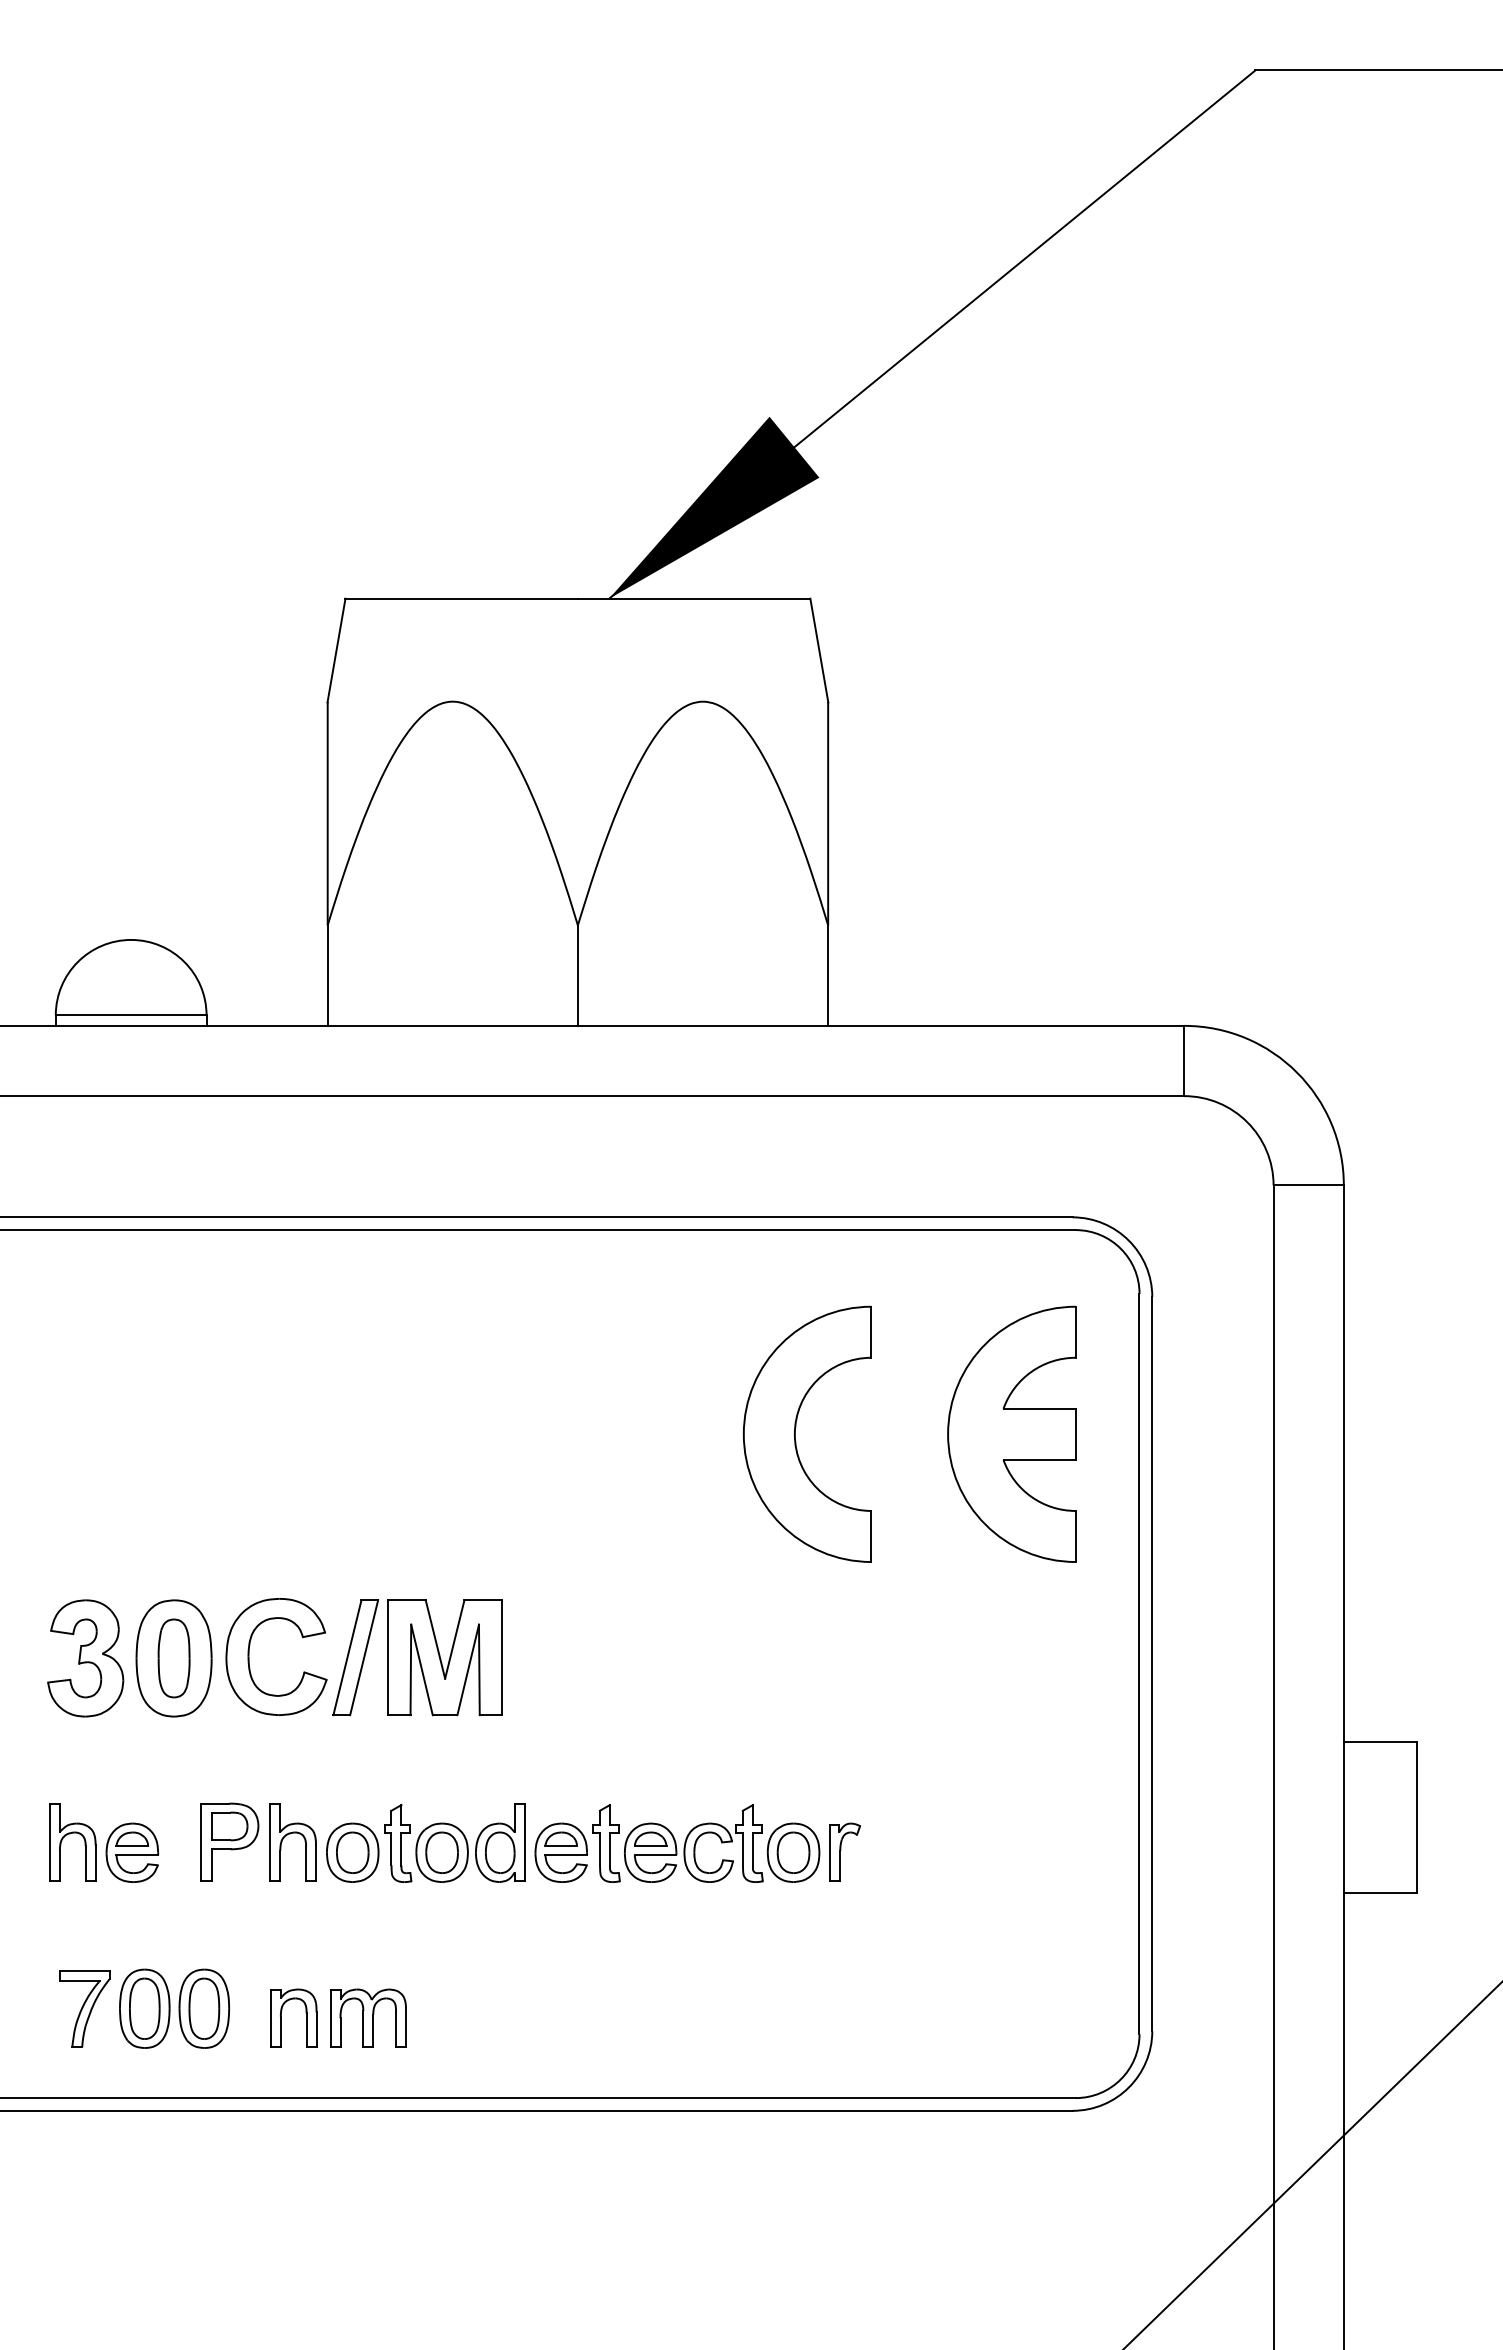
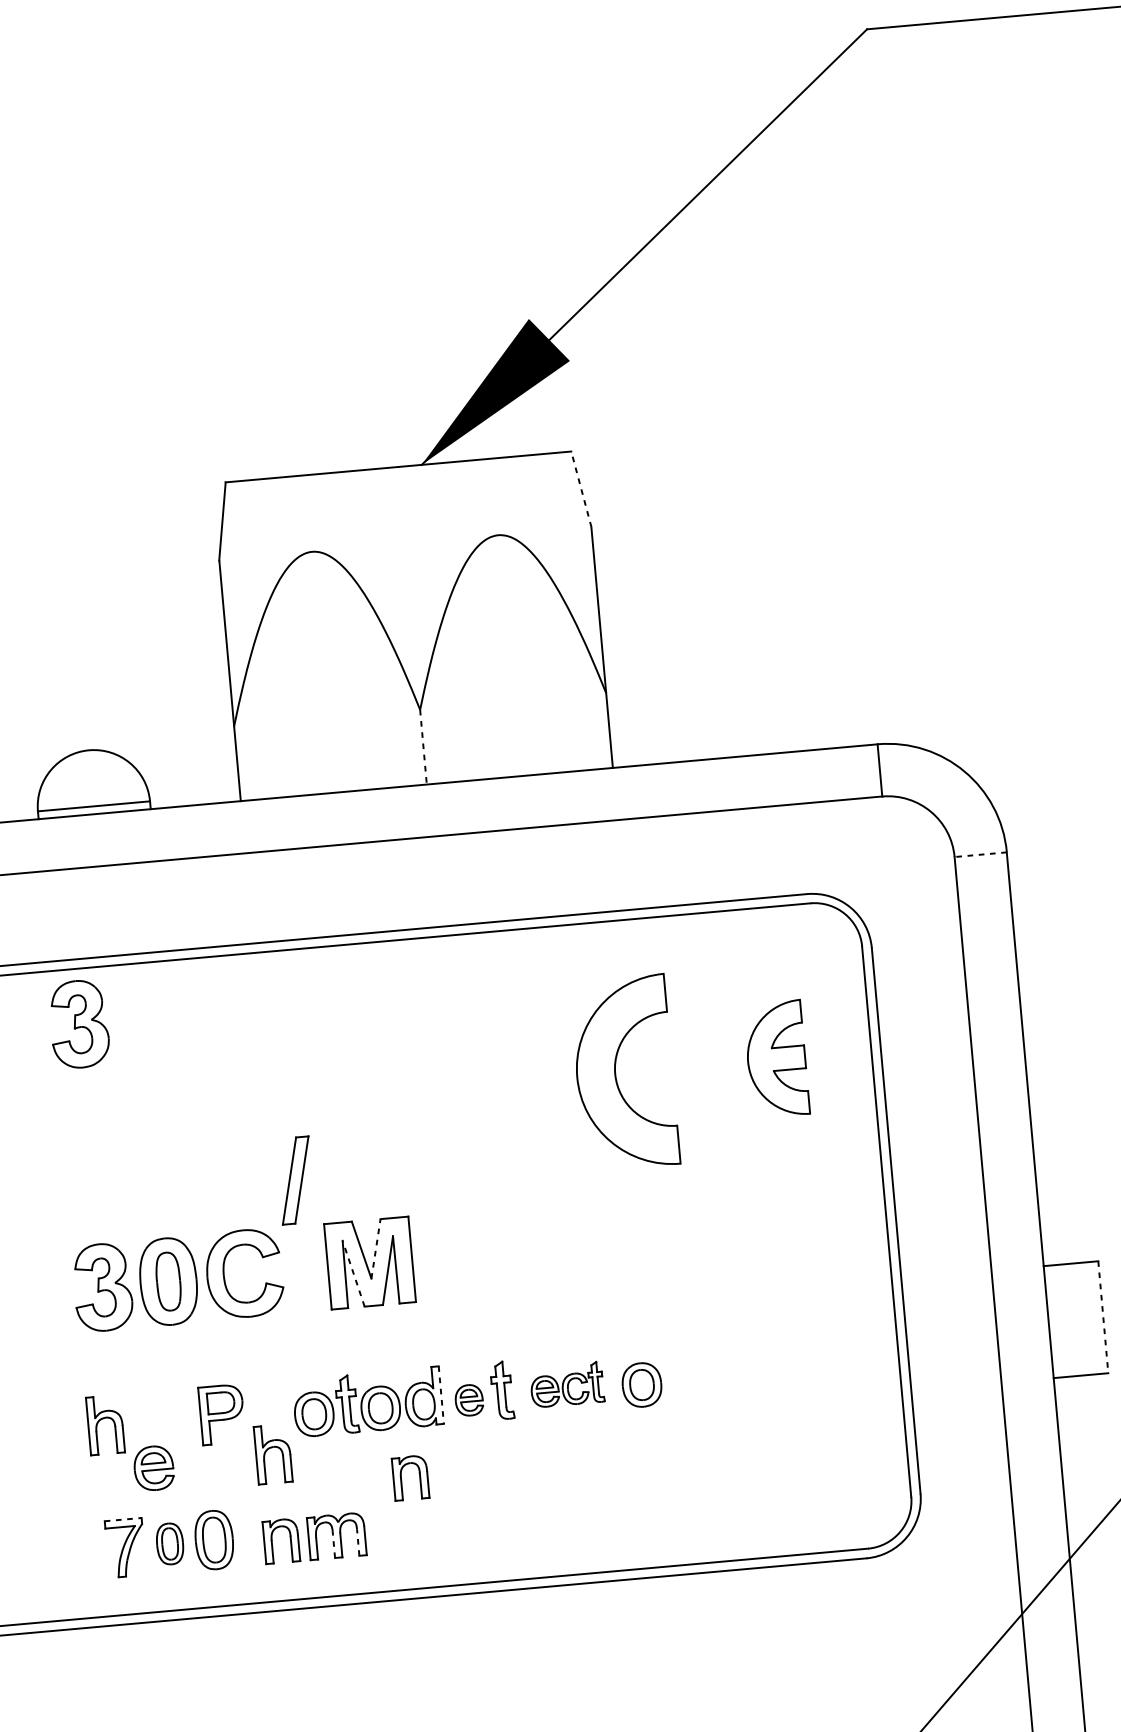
line: (819, 650) -> (581, 489), solid -> dashed
line: (577, 976) -> (423, 747), solid -> dashed
line: (1308, 1185) -> (980, 854), solid -> dashed
part: (85, 1304) -> (79, 1024), added
part: (1011, 1433) -> (776, 1058), size x0.6
line: (454, 1639) -> (375, 1248), solid -> dashed
part: (355, 1657) -> (295, 1180), moved
line: (421, 1669) -> (353, 1273), solid -> dashed
line: (1417, 1817) -> (1103, 1317), solid -> dashed
part: (290, 1834) -> (270, 1448), moved
line: (524, 1842) -> (441, 1395), solid -> dashed
part: (693, 1843) -> (567, 1384), size x0.7
part: (845, 1851) -> (680, 1380), removed
part: (132, 1852) -> (154, 1468), moved
part: (560, 1852) -> (468, 1400), size x0.7
part: (461, 1948) -> (401, 1478), added
line: (85, 1970) -> (123, 1519), solid -> dashed
part: (144, 2008) -> (169, 1543), size x0.7
line: (363, 2028) -> (333, 1544), solid -> dashed
line: (396, 2029) -> (358, 1542), solid -> dashed

